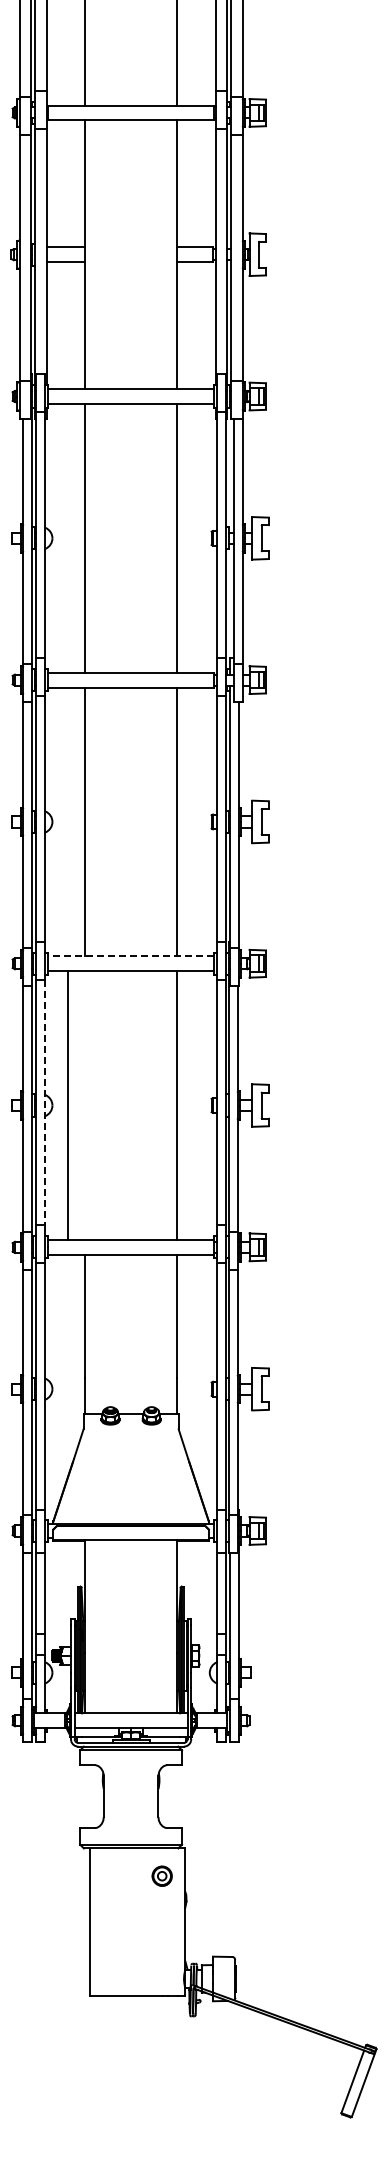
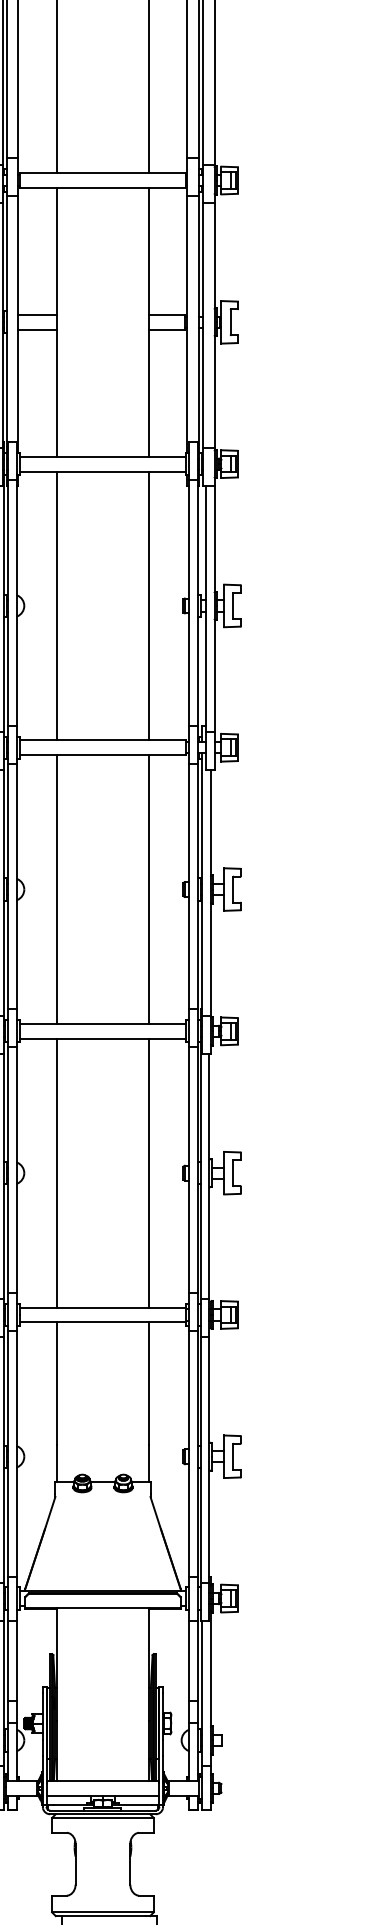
line: (130, 956) -> (102, 1024), dashed -> solid
line: (45, 1102) -> (17, 1170), dashed -> solid
line: (67, 1105) -> (56, 1173), moved

